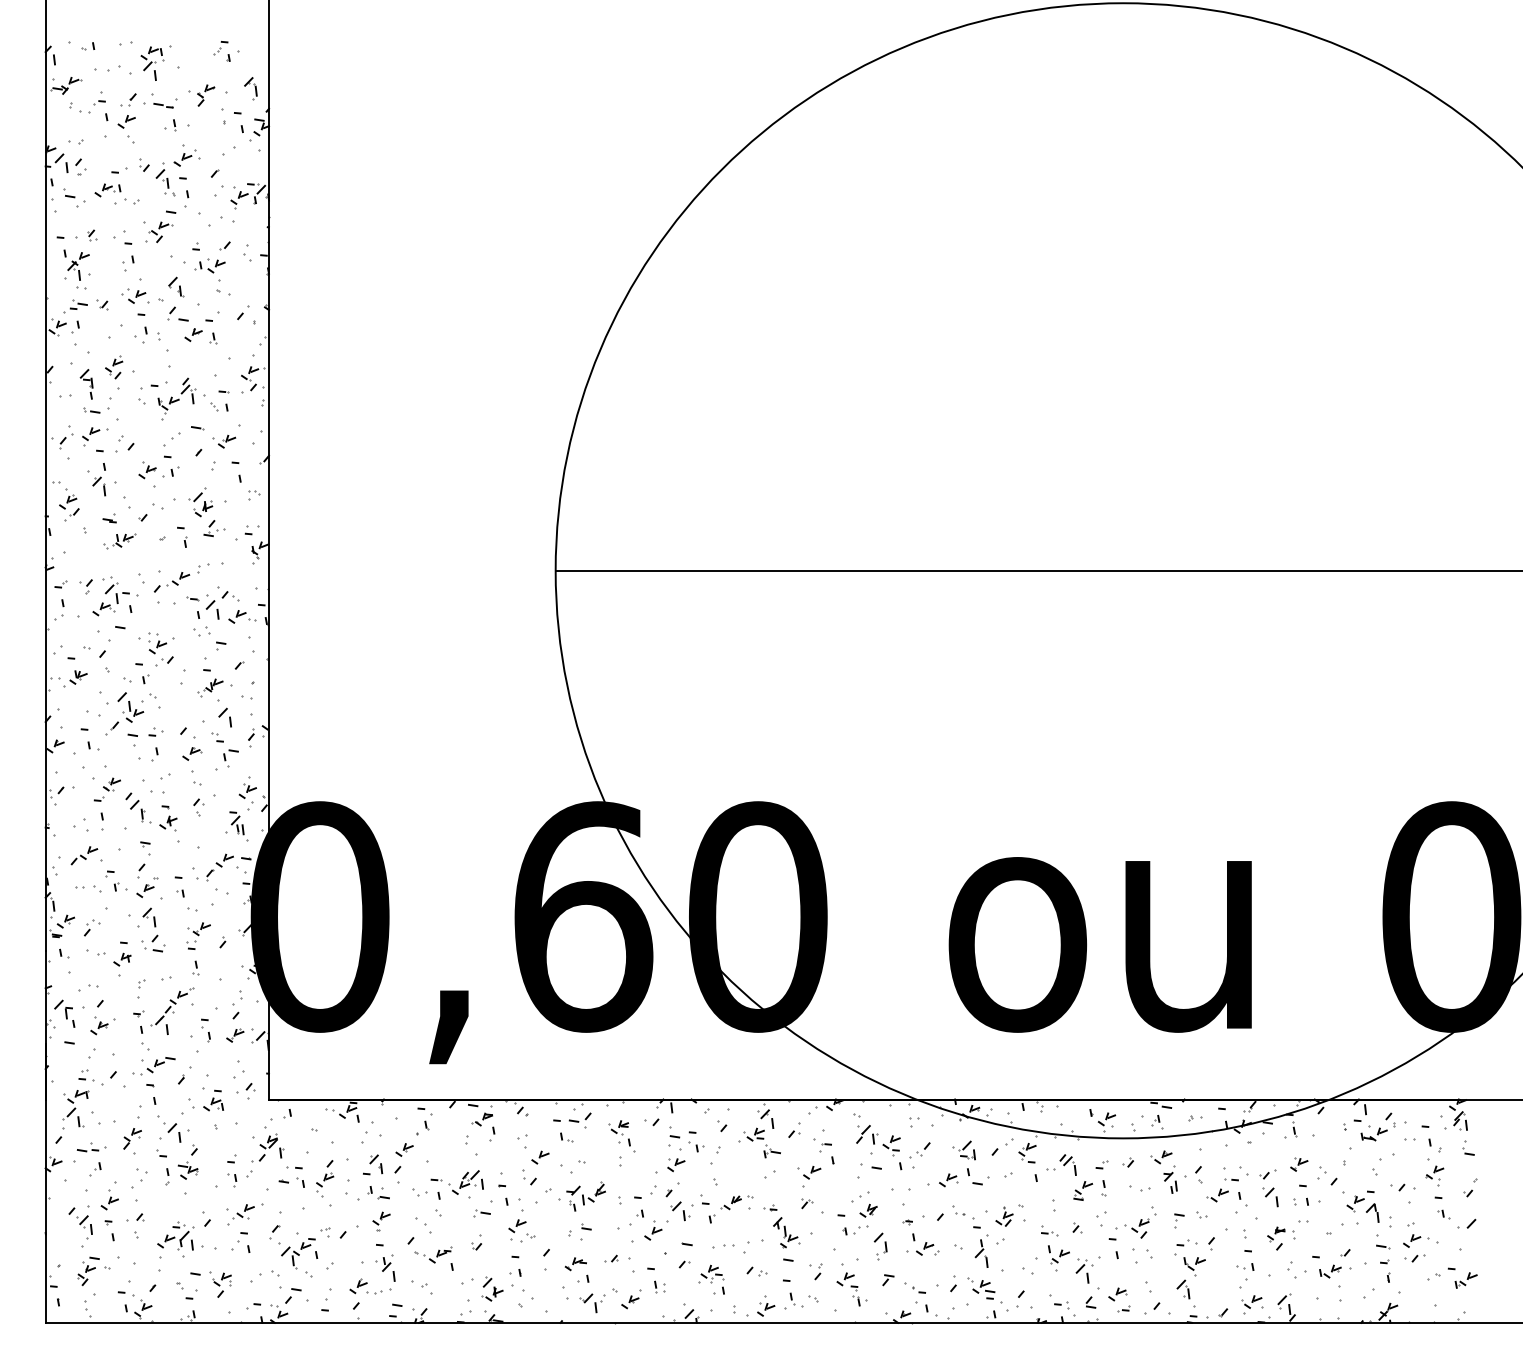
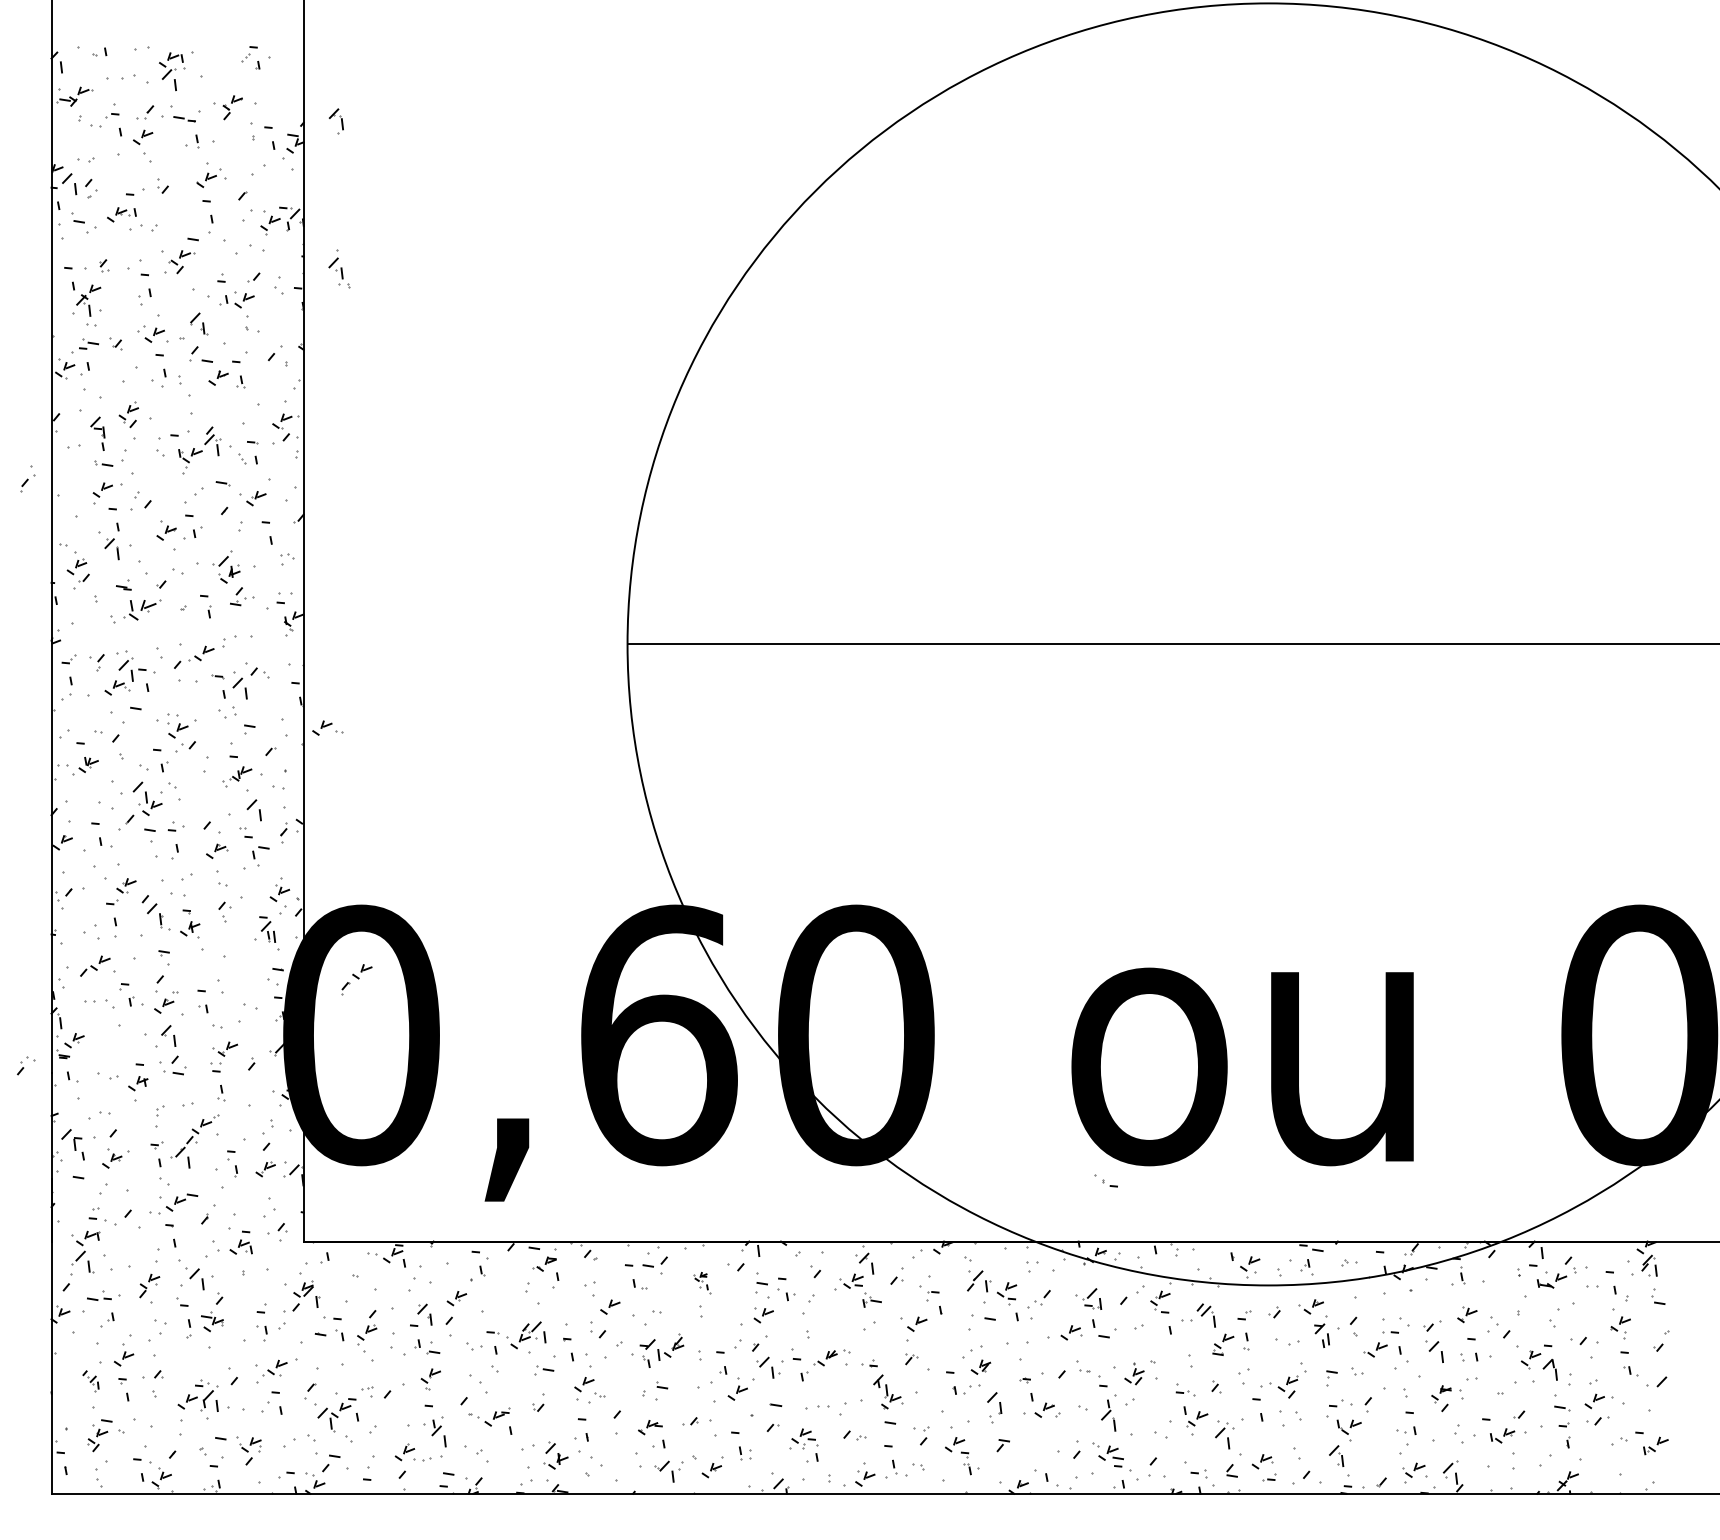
part: (250, 88) -> (335, 121), moved
part: (165, 179) -> (339, 269), moved
part: (66, 437) -> (28, 479), moved
part: (119, 541) -> (134, 611), size x1.4
part: (242, 616) -> (328, 727), moved
part: (219, 867) -> (356, 979), moved
part: (92, 927) -> (26, 1065), moved
part: (621, 1136) -> (701, 1283), size x0.6
part: (80, 1223) -> (90, 1381), size x0.6
part: (914, 1287) -> (1105, 1180), moved

